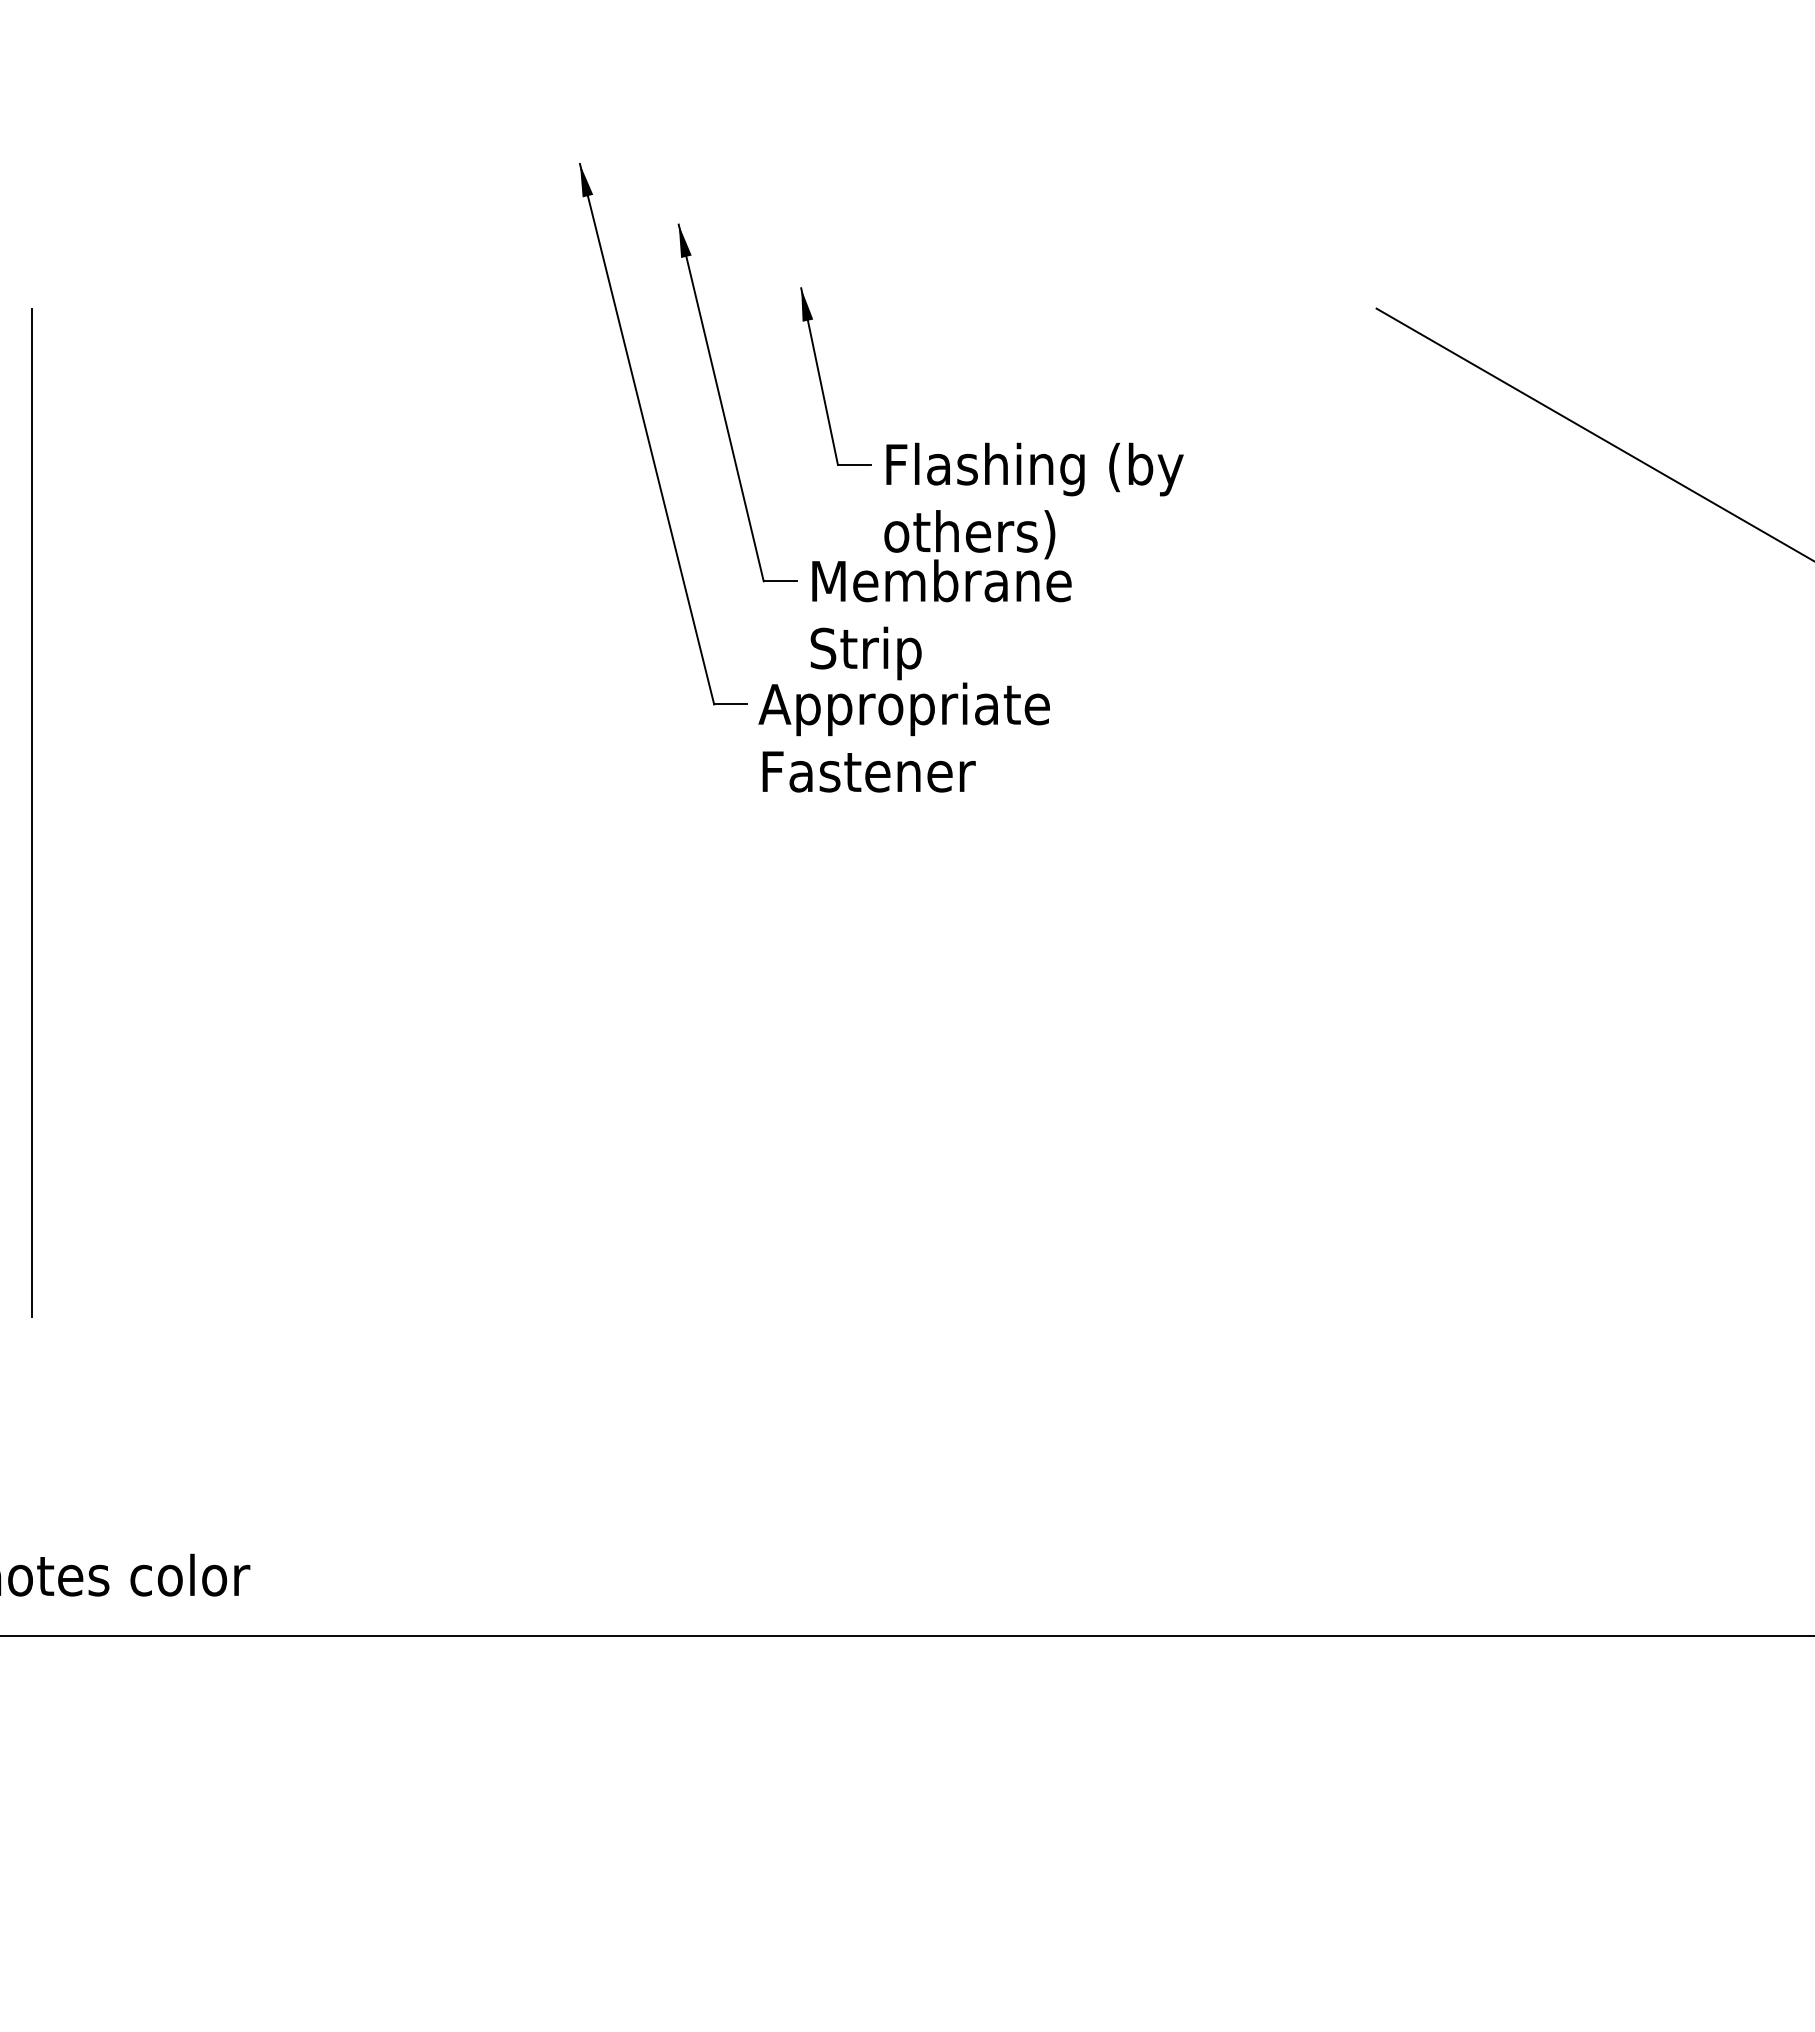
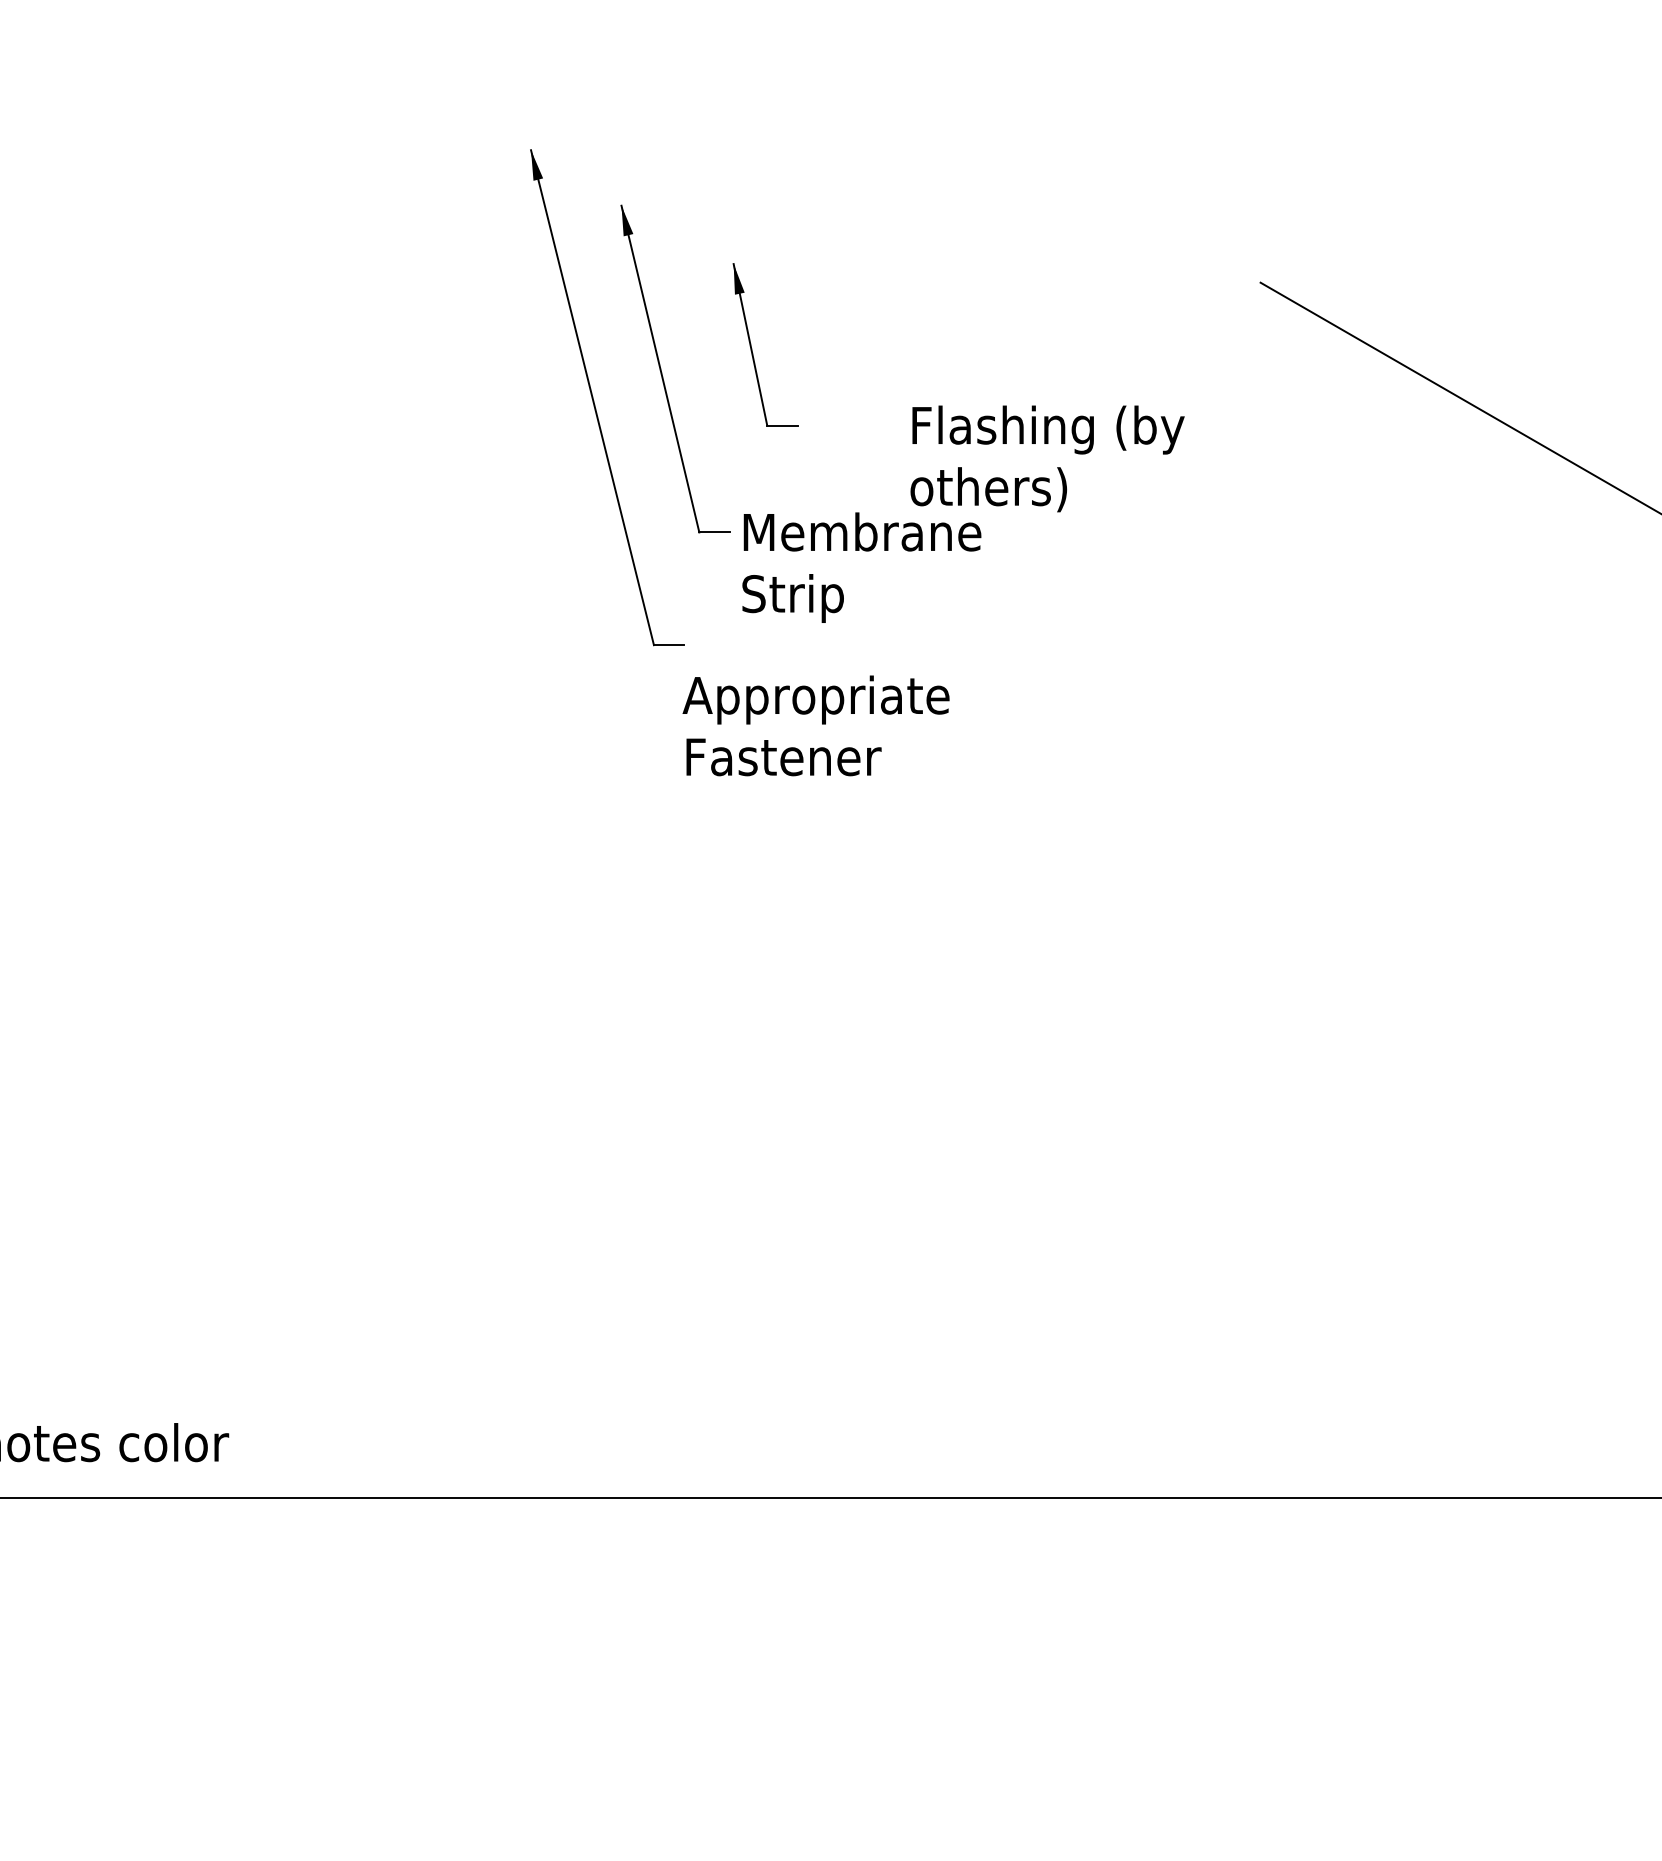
text: (1033, 500) -> (1047, 458), moved
text: (903, 737) -> (815, 725), moved
line: (31, 812) -> (28, 744), removed

